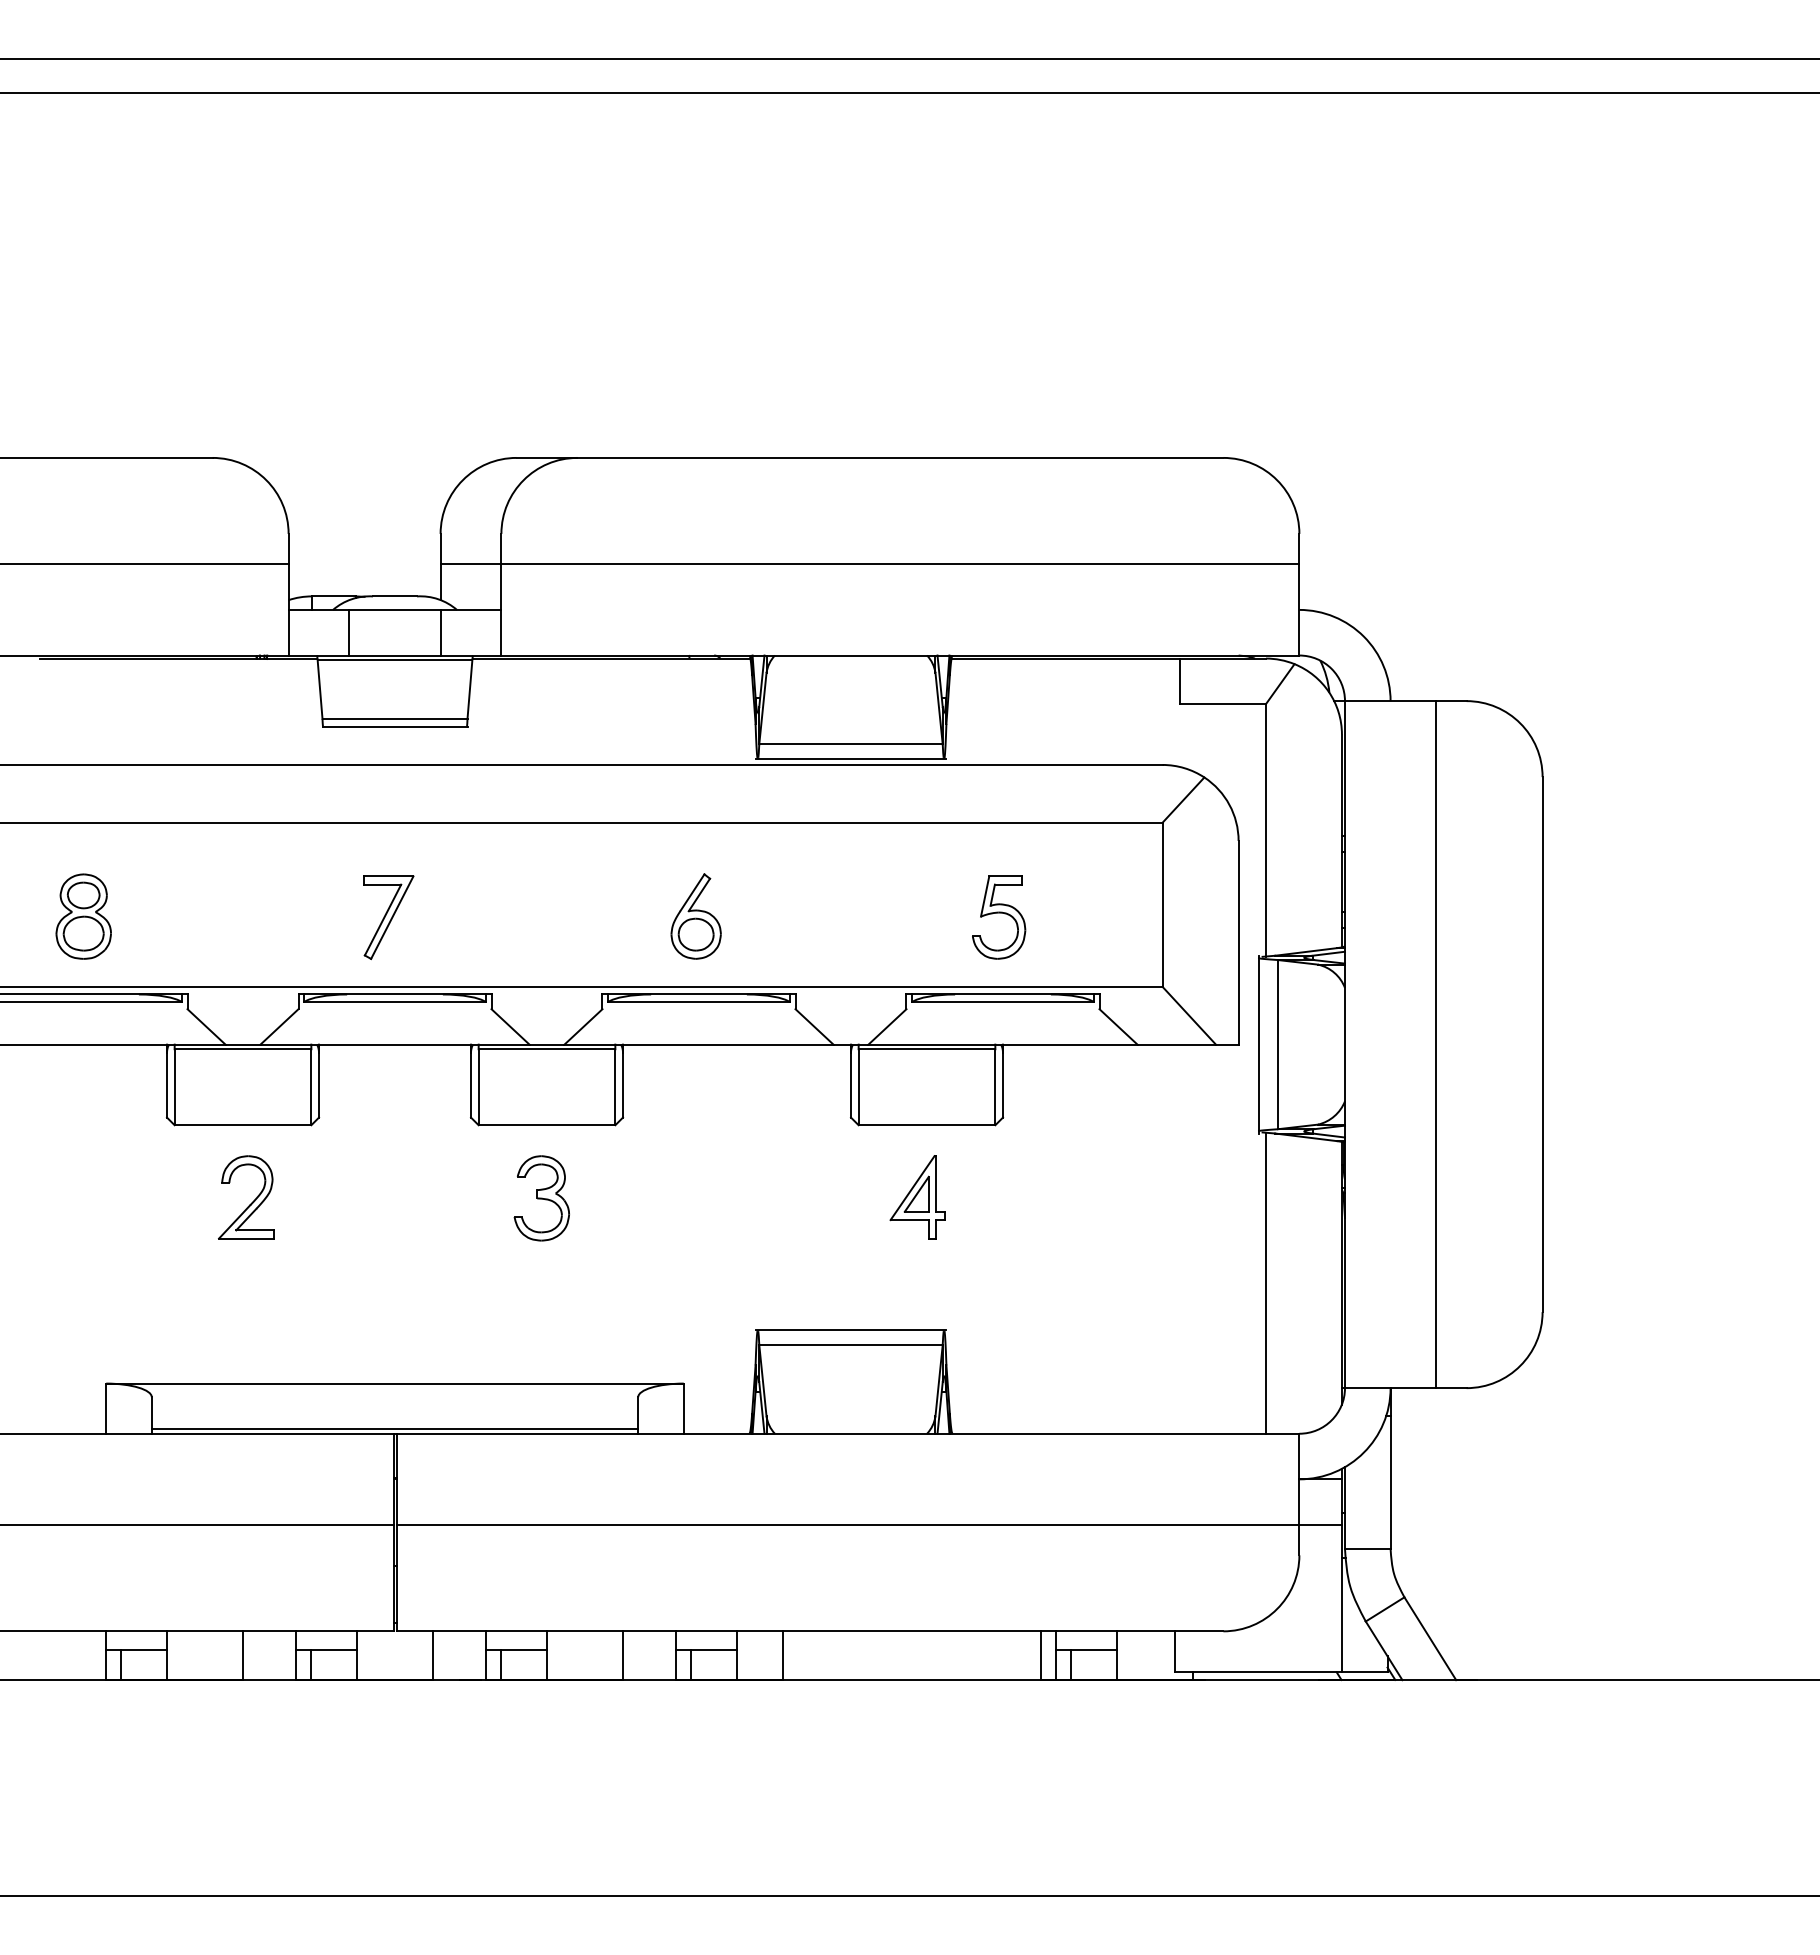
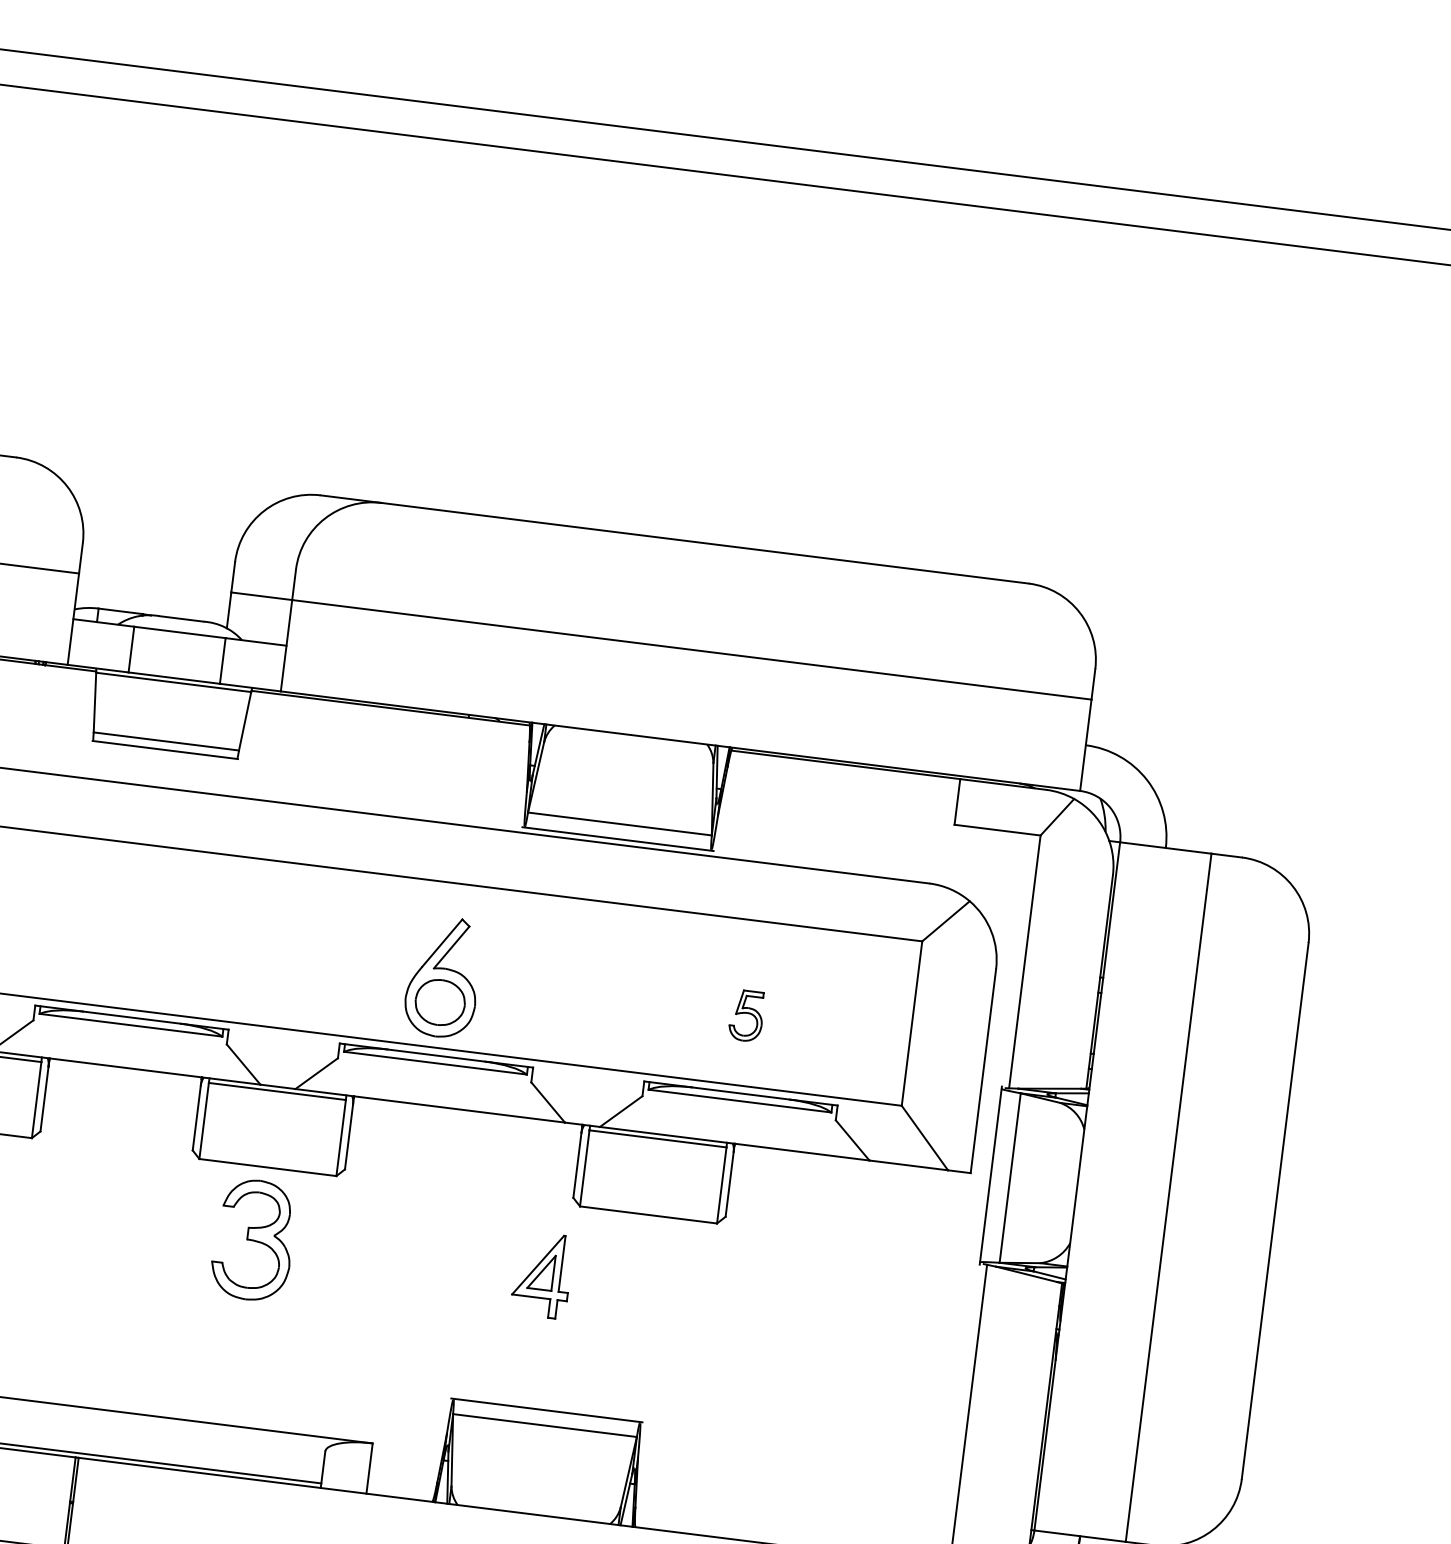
part: (695, 916) -> (442, 977), size x1.4
part: (388, 917) -> (135, 939), removed
part: (999, 917) -> (747, 1015), size x0.6
part: (917, 1197) -> (541, 1275), moved
part: (541, 1198) -> (253, 1240), size x1.4

